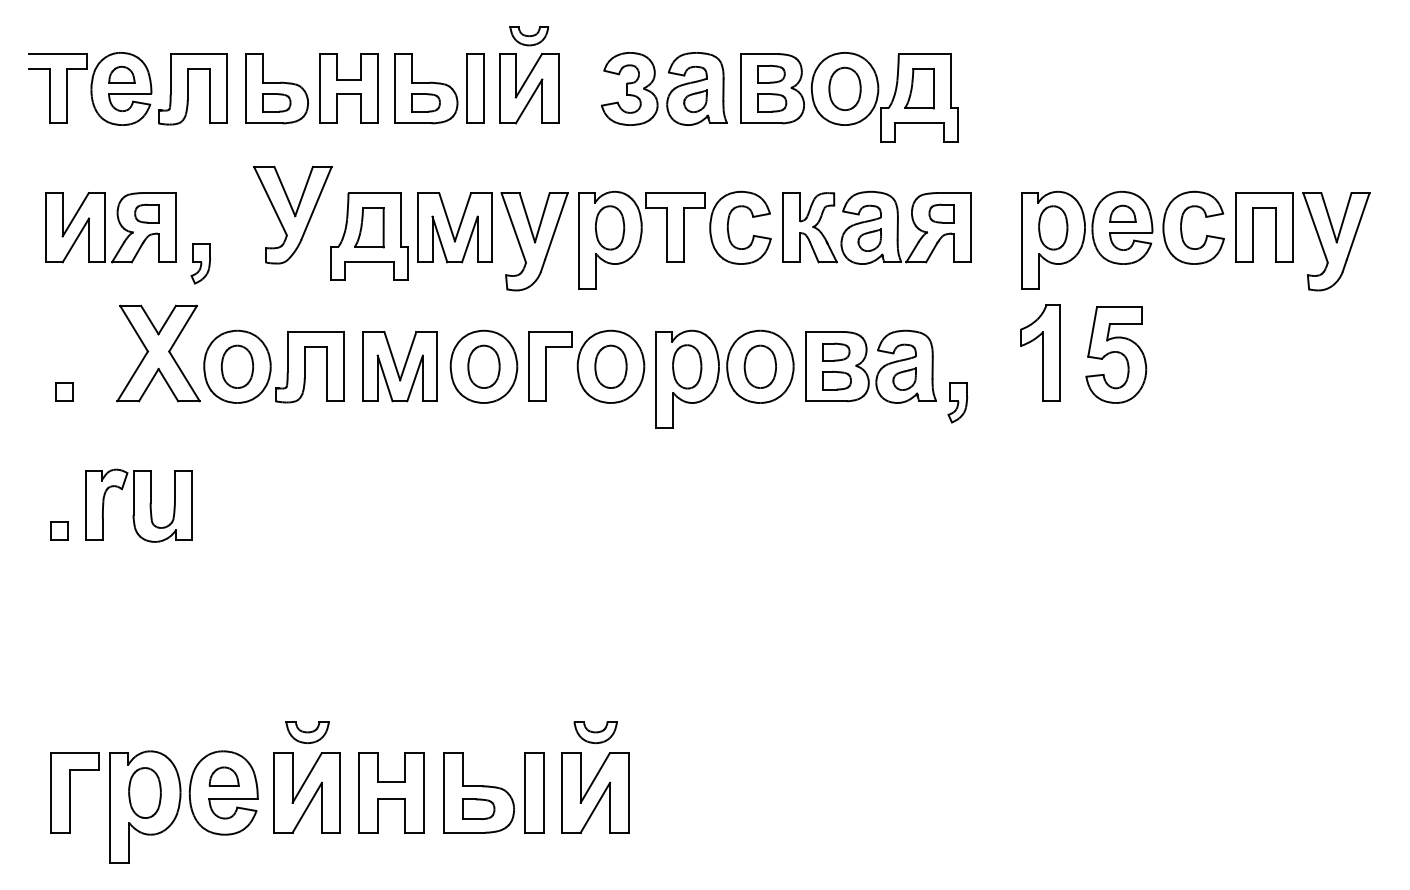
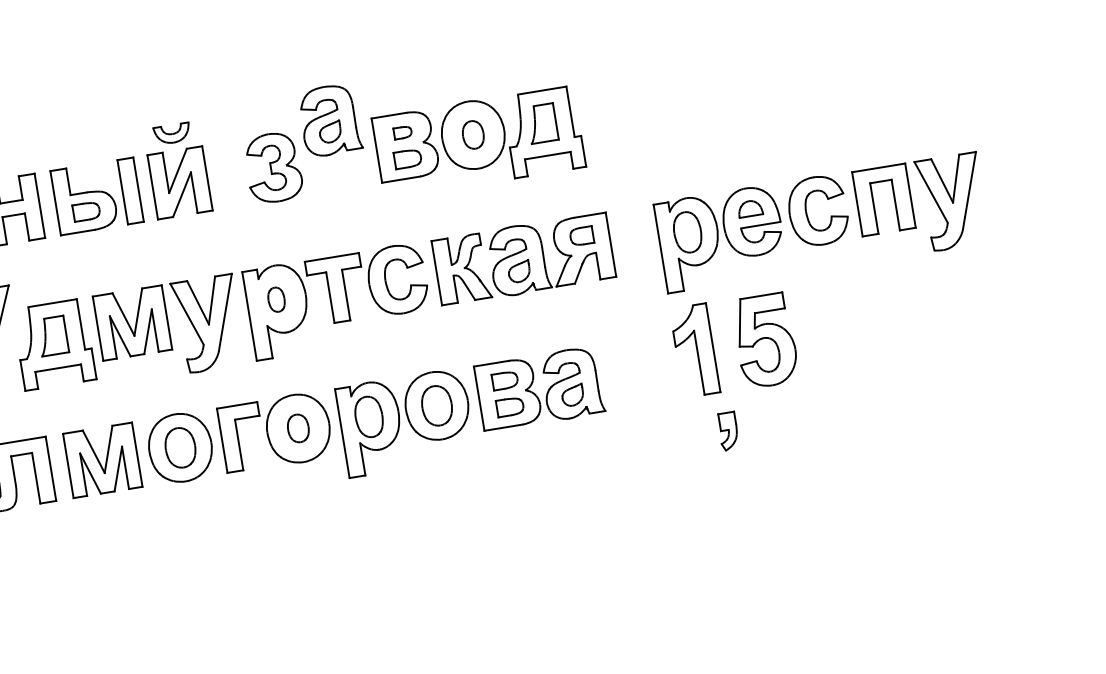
part: (771, 74) -> (402, 132), size x0.7
part: (696, 88) -> (329, 120), moved
part: (844, 88) -> (472, 134), size x0.7
part: (610, 227) -> (276, 299), size x0.6
part: (610, 366) -> (297, 428), size x0.7
part: (957, 402) -> (728, 431), moved

